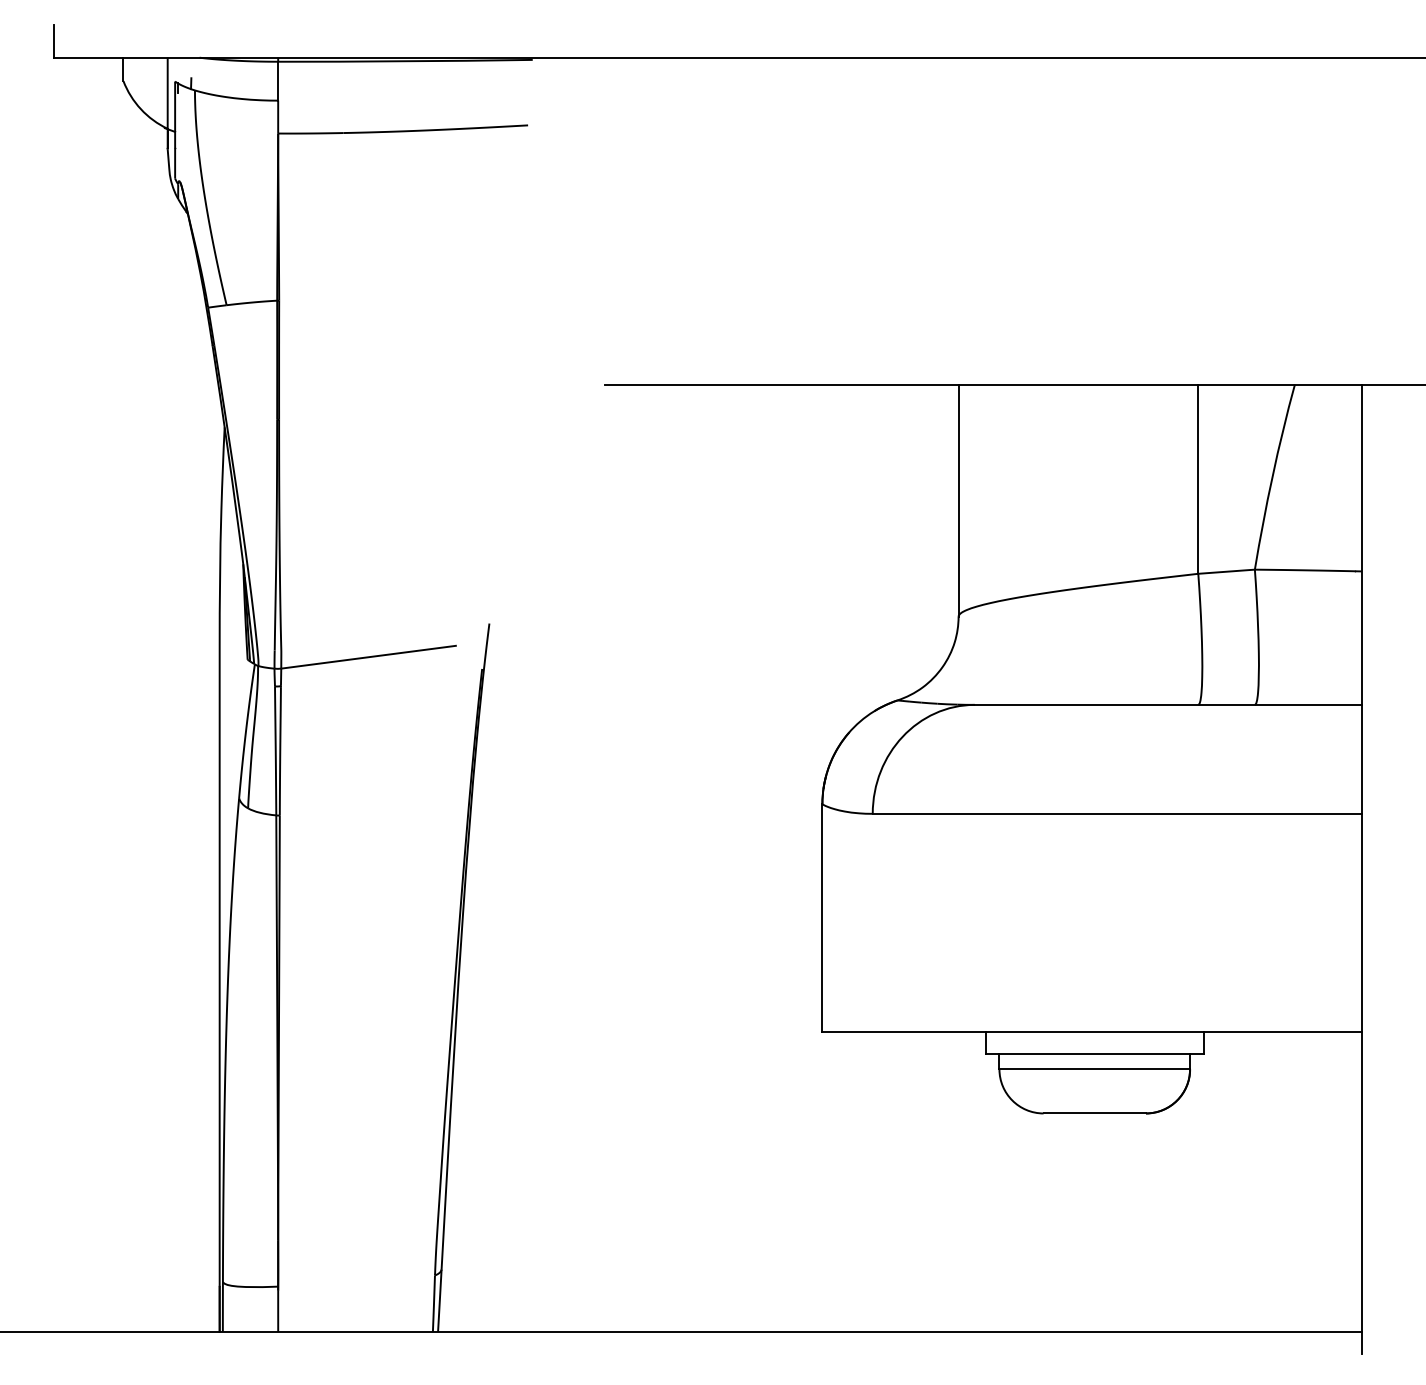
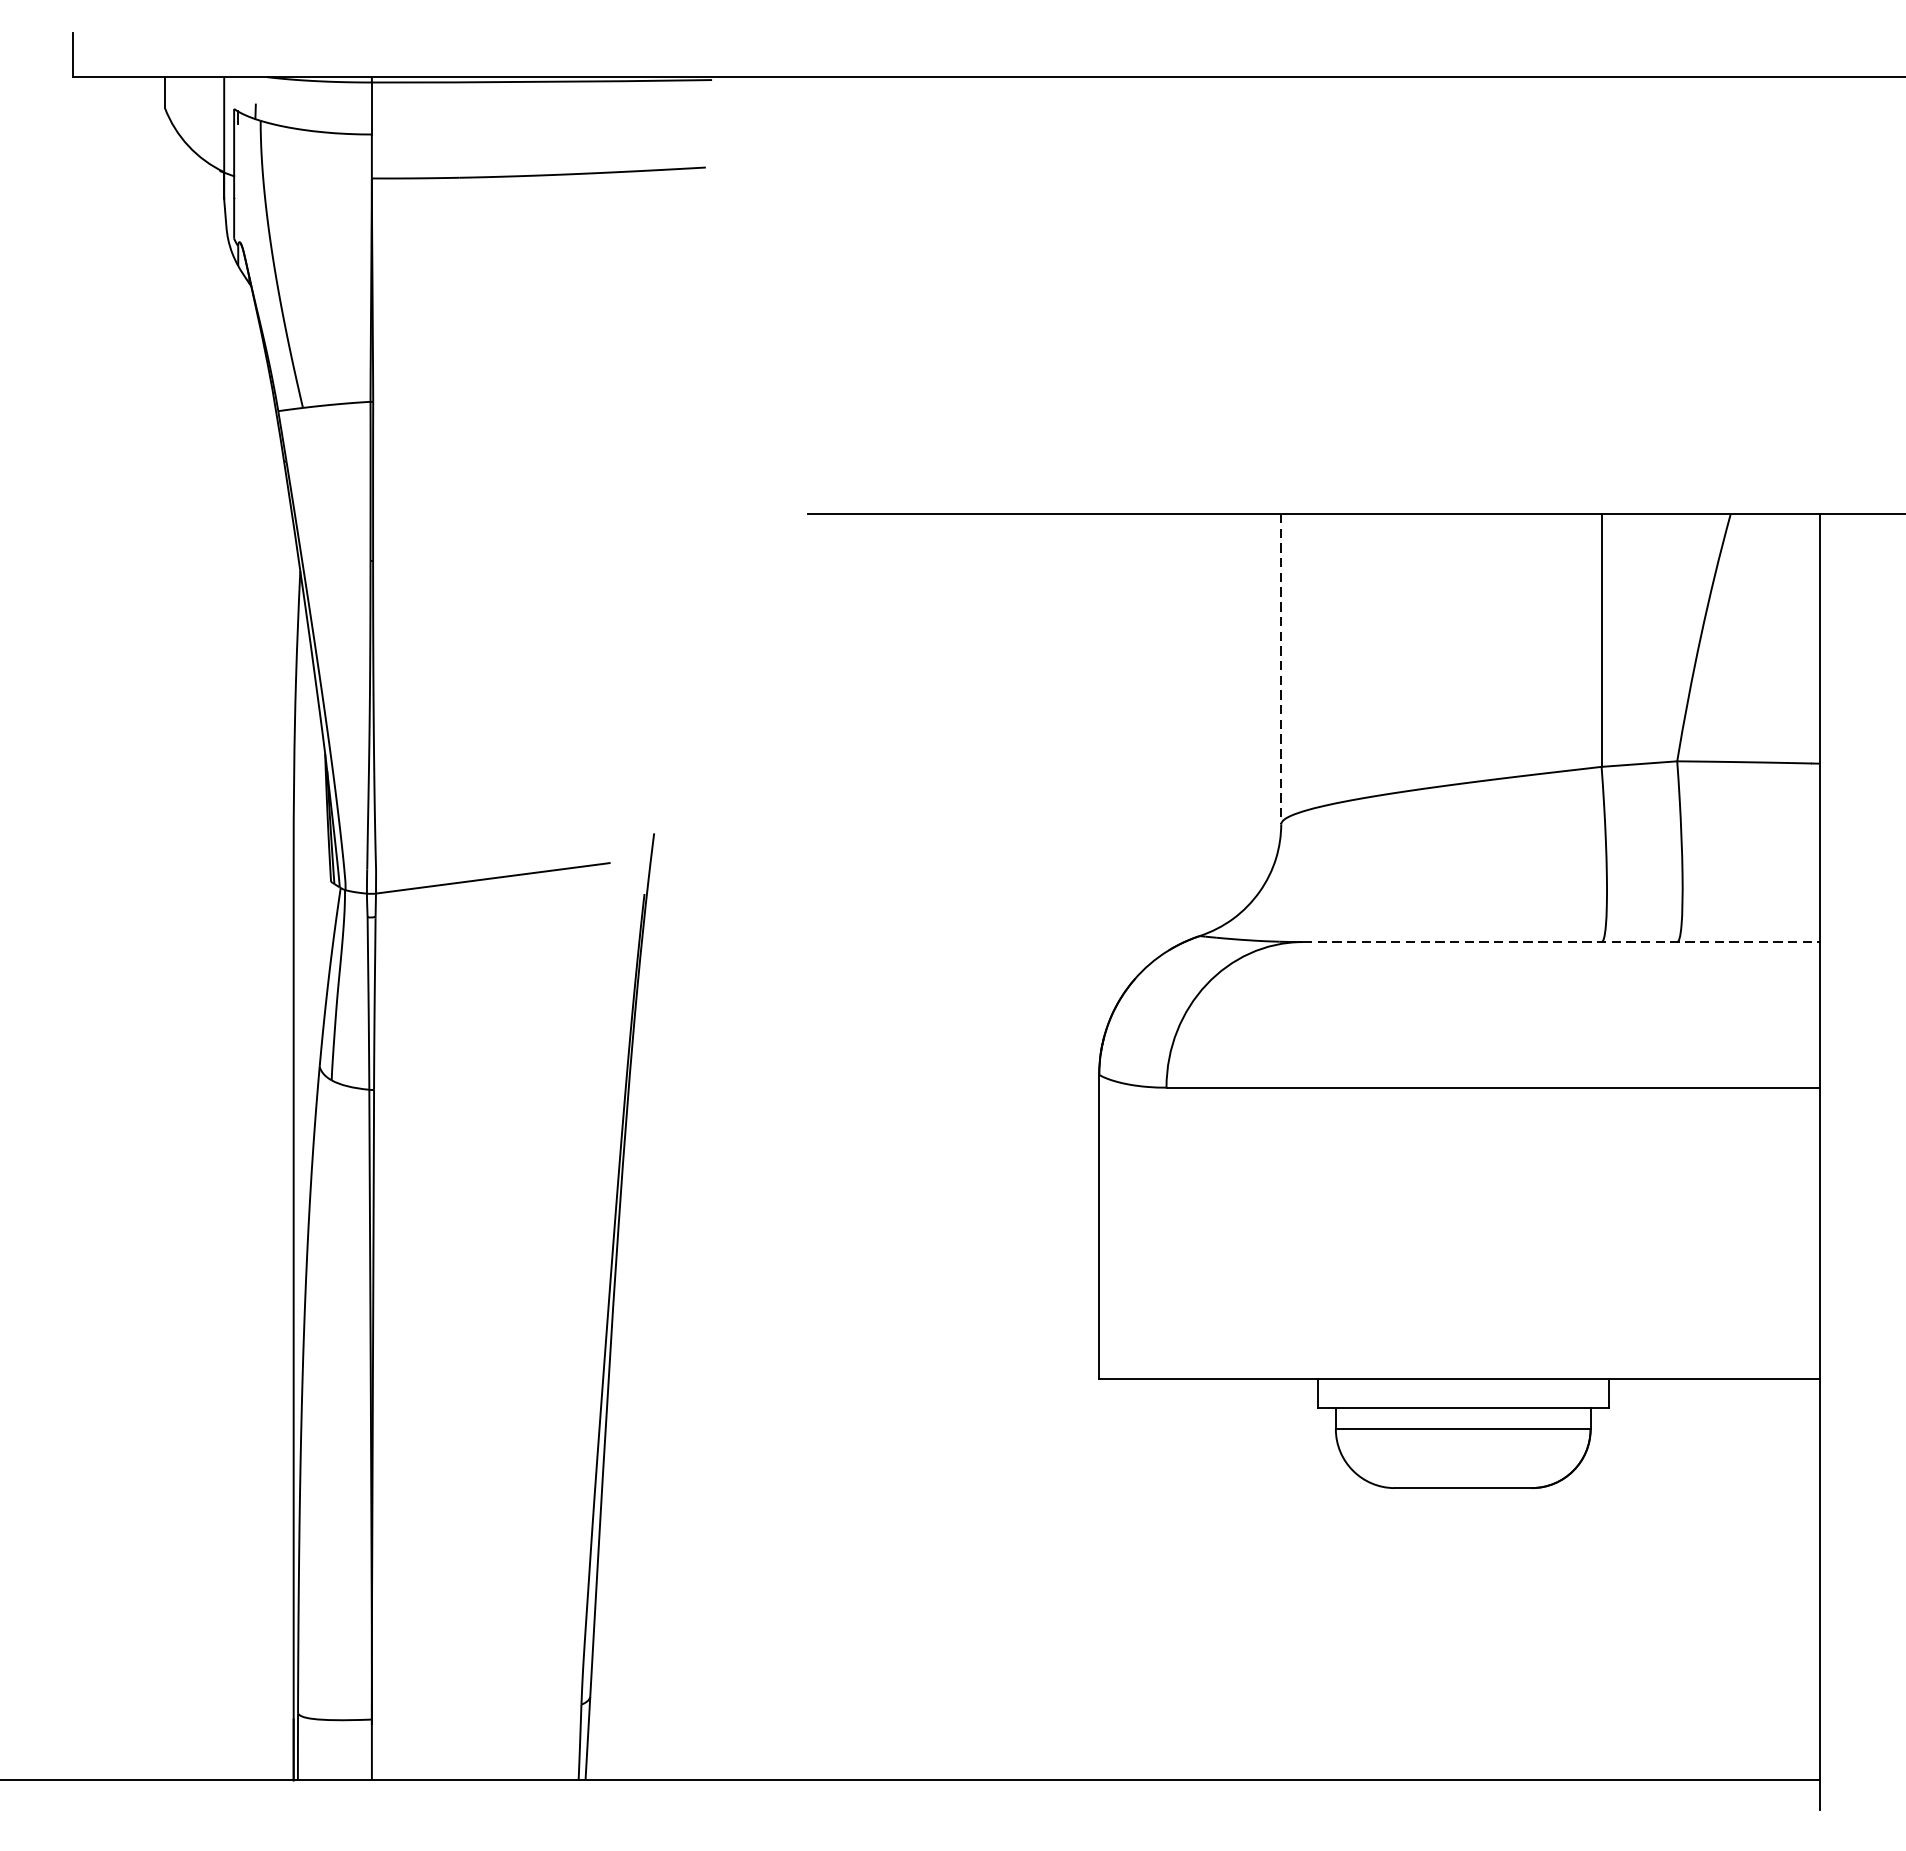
line: (958, 501) -> (1281, 670), solid -> dashed
line: (1168, 704) -> (1561, 941), solid -> dashed

